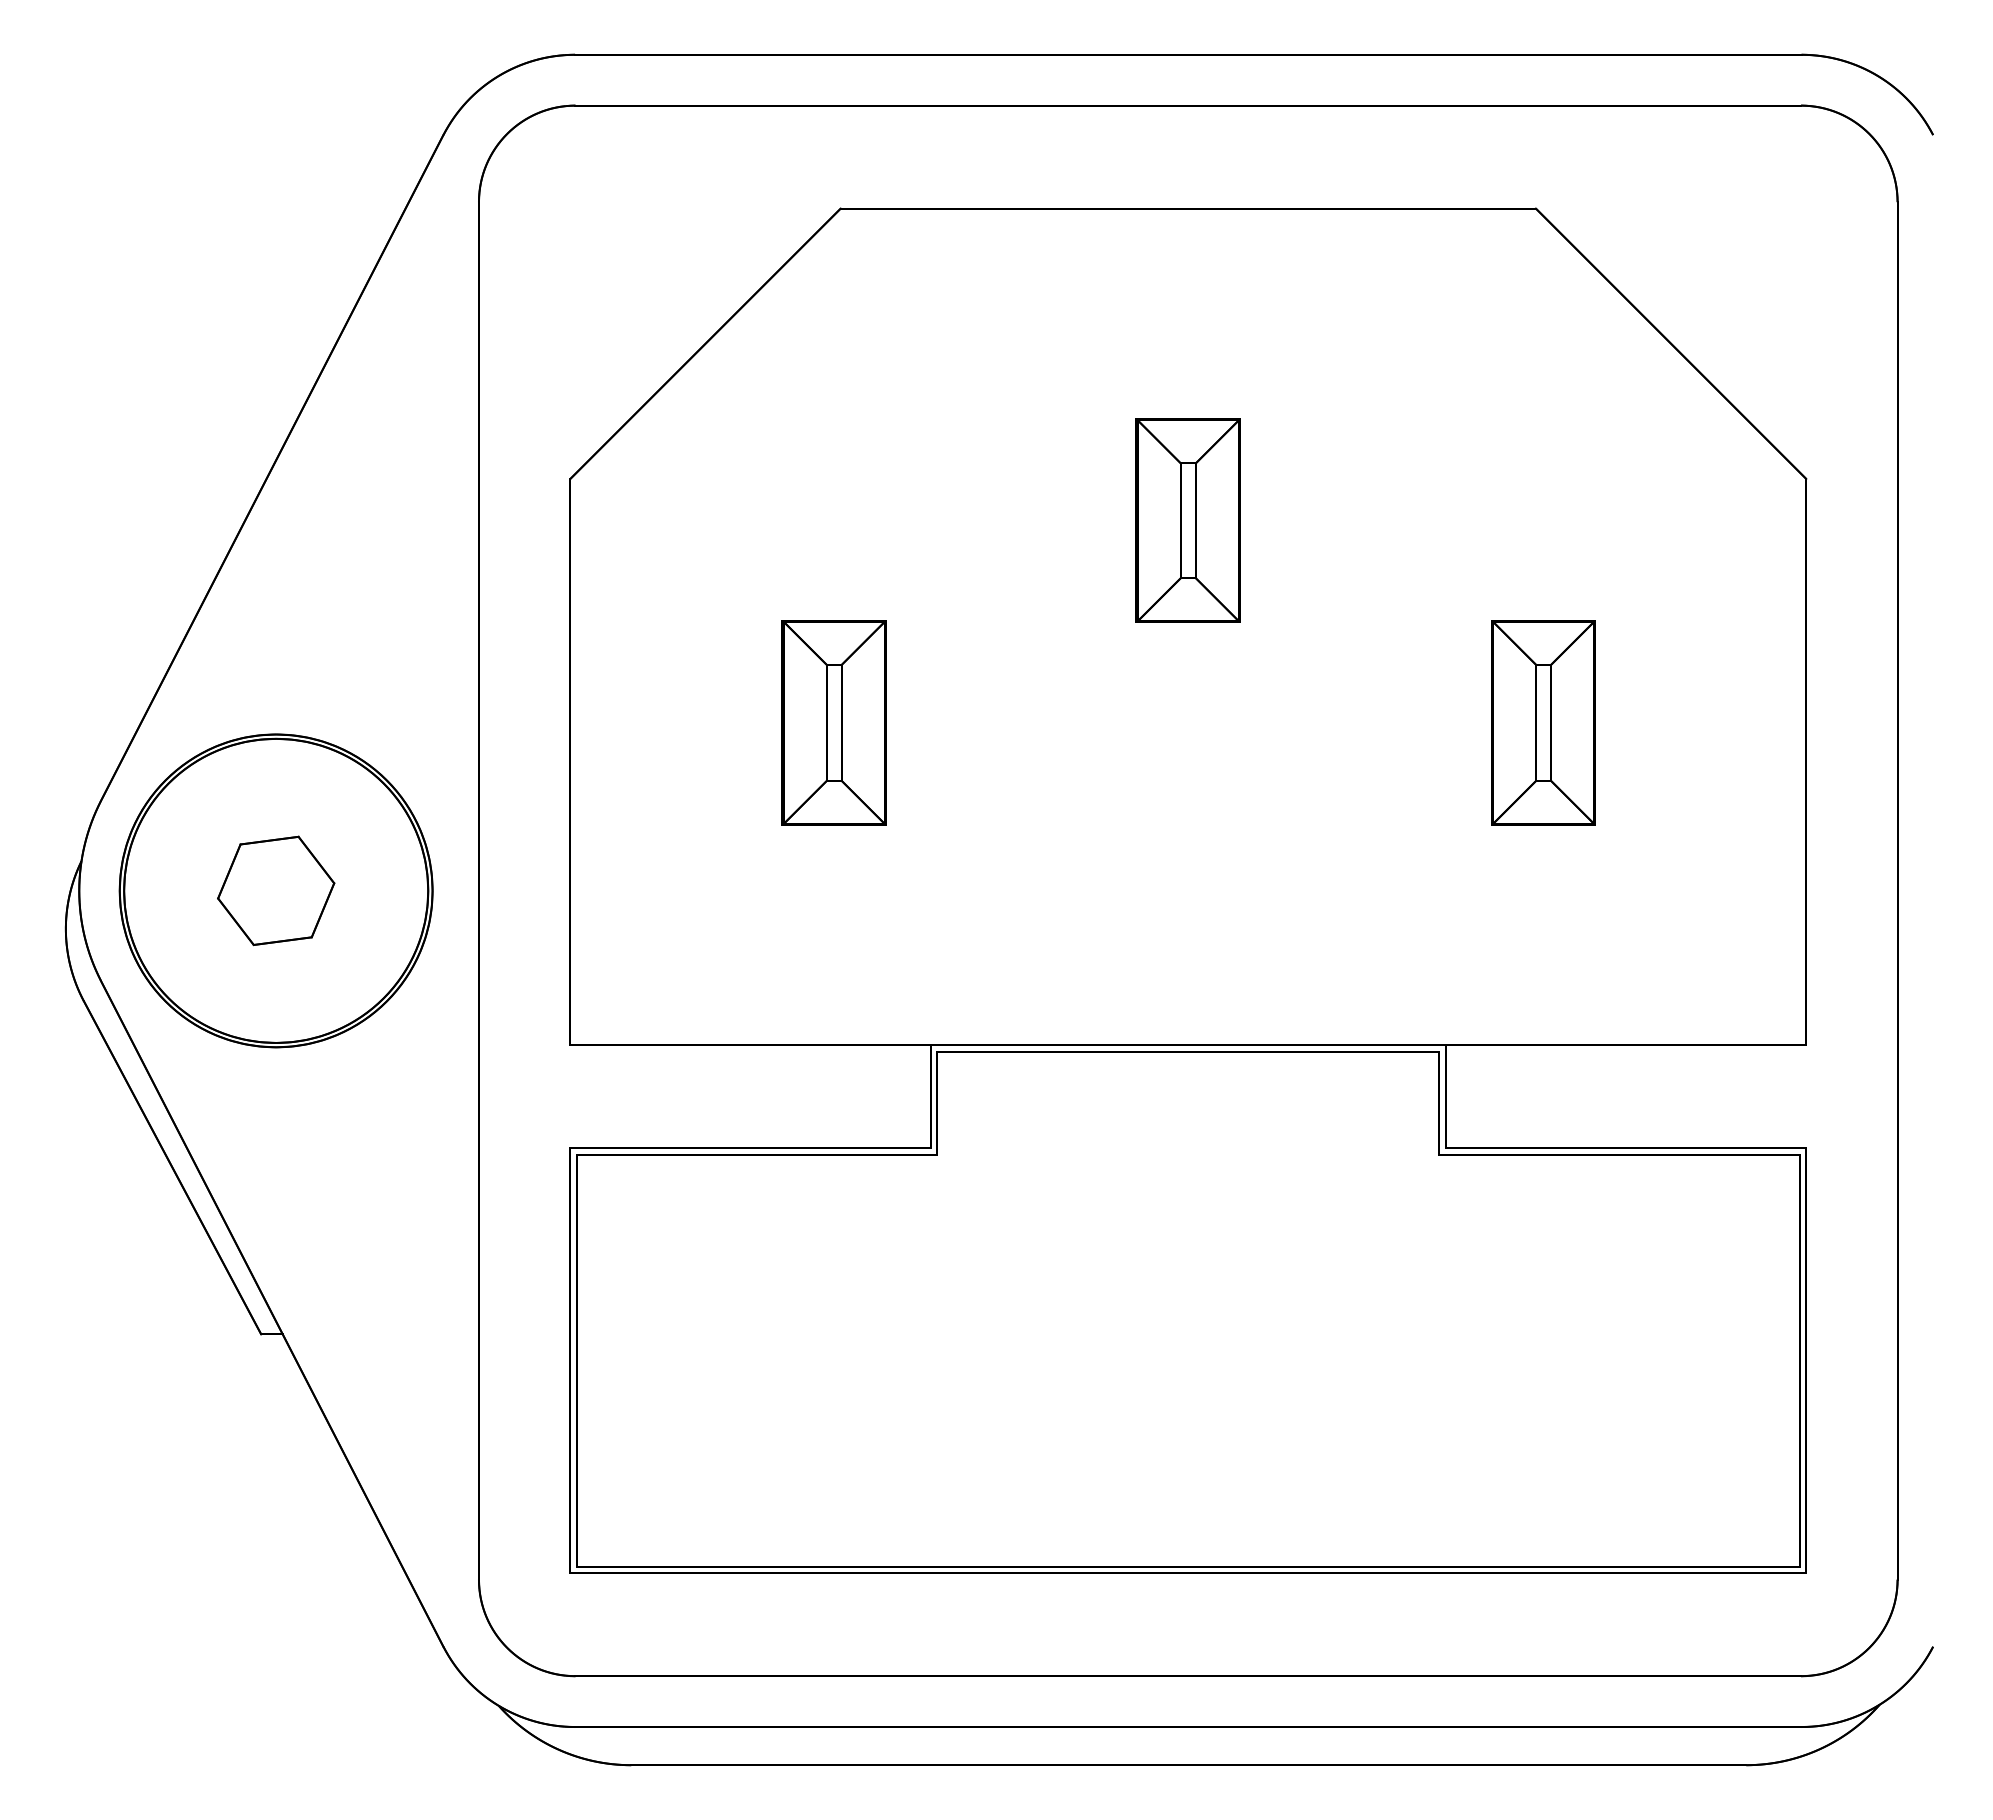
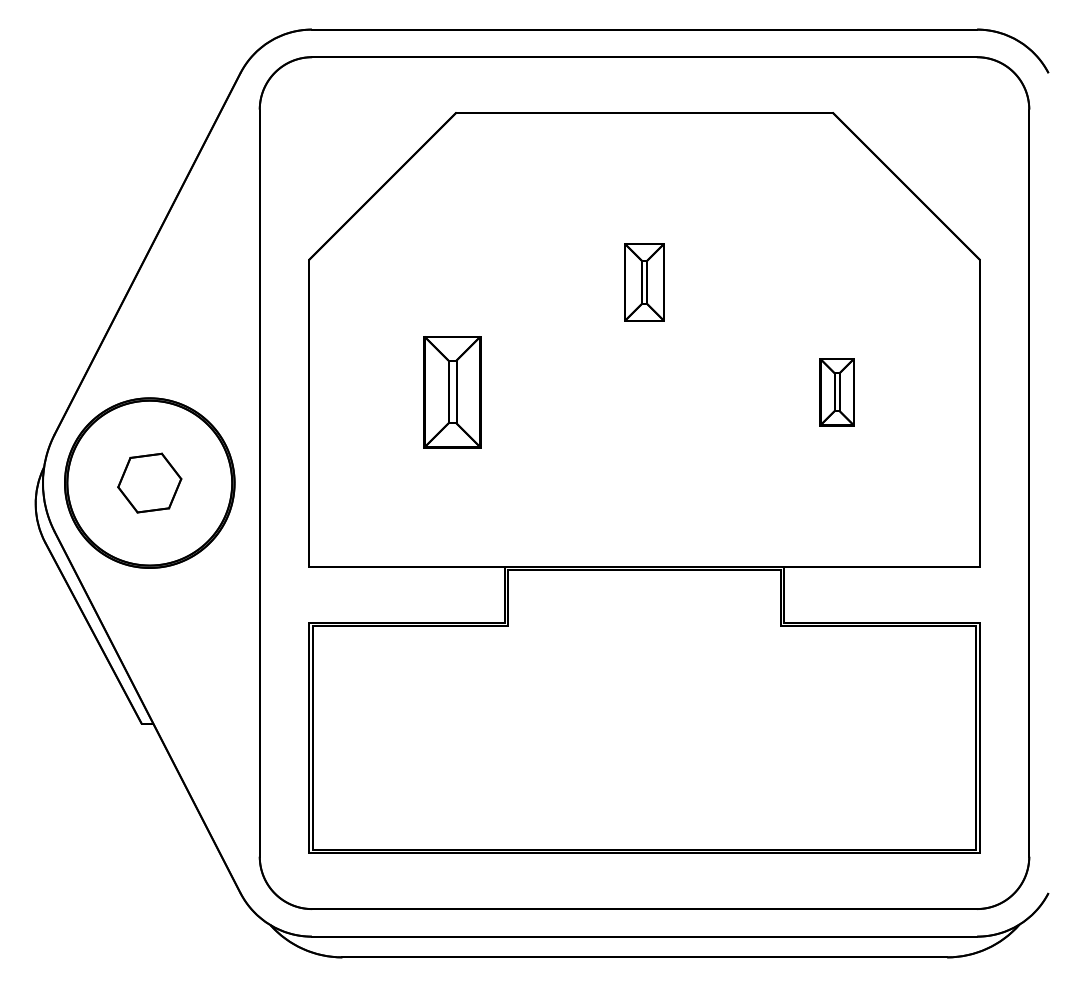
part: (1188, 521) -> (644, 282), size x0.7
part: (1542, 723) -> (836, 392), size x0.6

